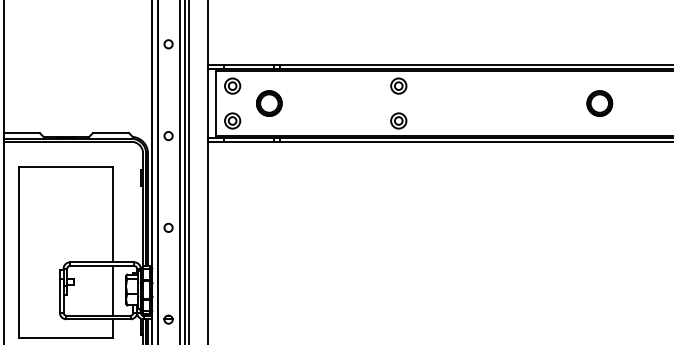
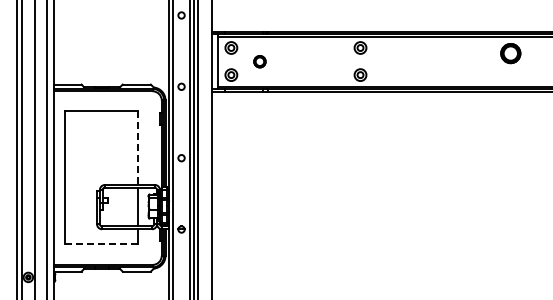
part: (268, 103) -> (259, 61), size x0.6
part: (599, 103) -> (510, 53), moved
line: (113, 215) -> (138, 148), solid -> dashed
line: (65, 337) -> (101, 243), solid -> dashed

